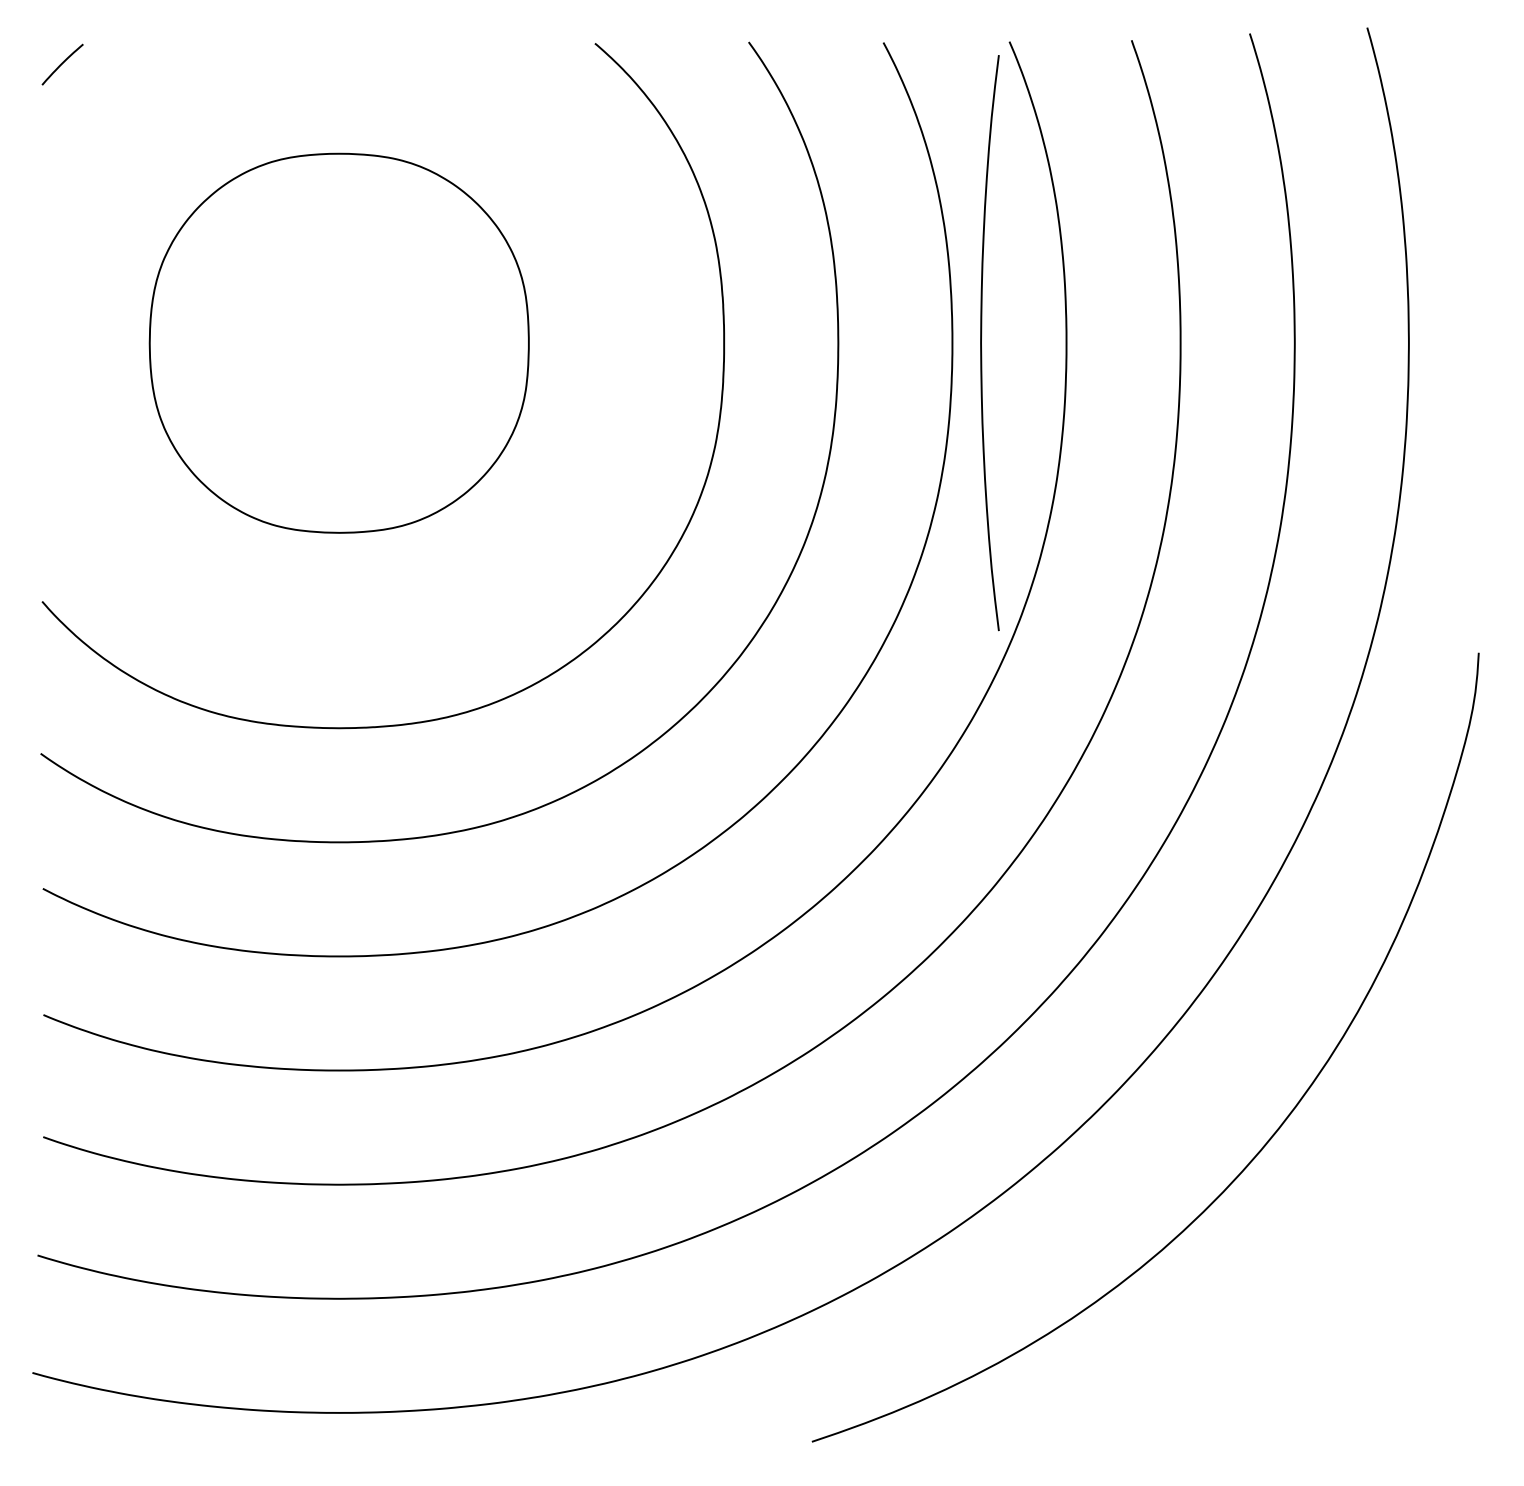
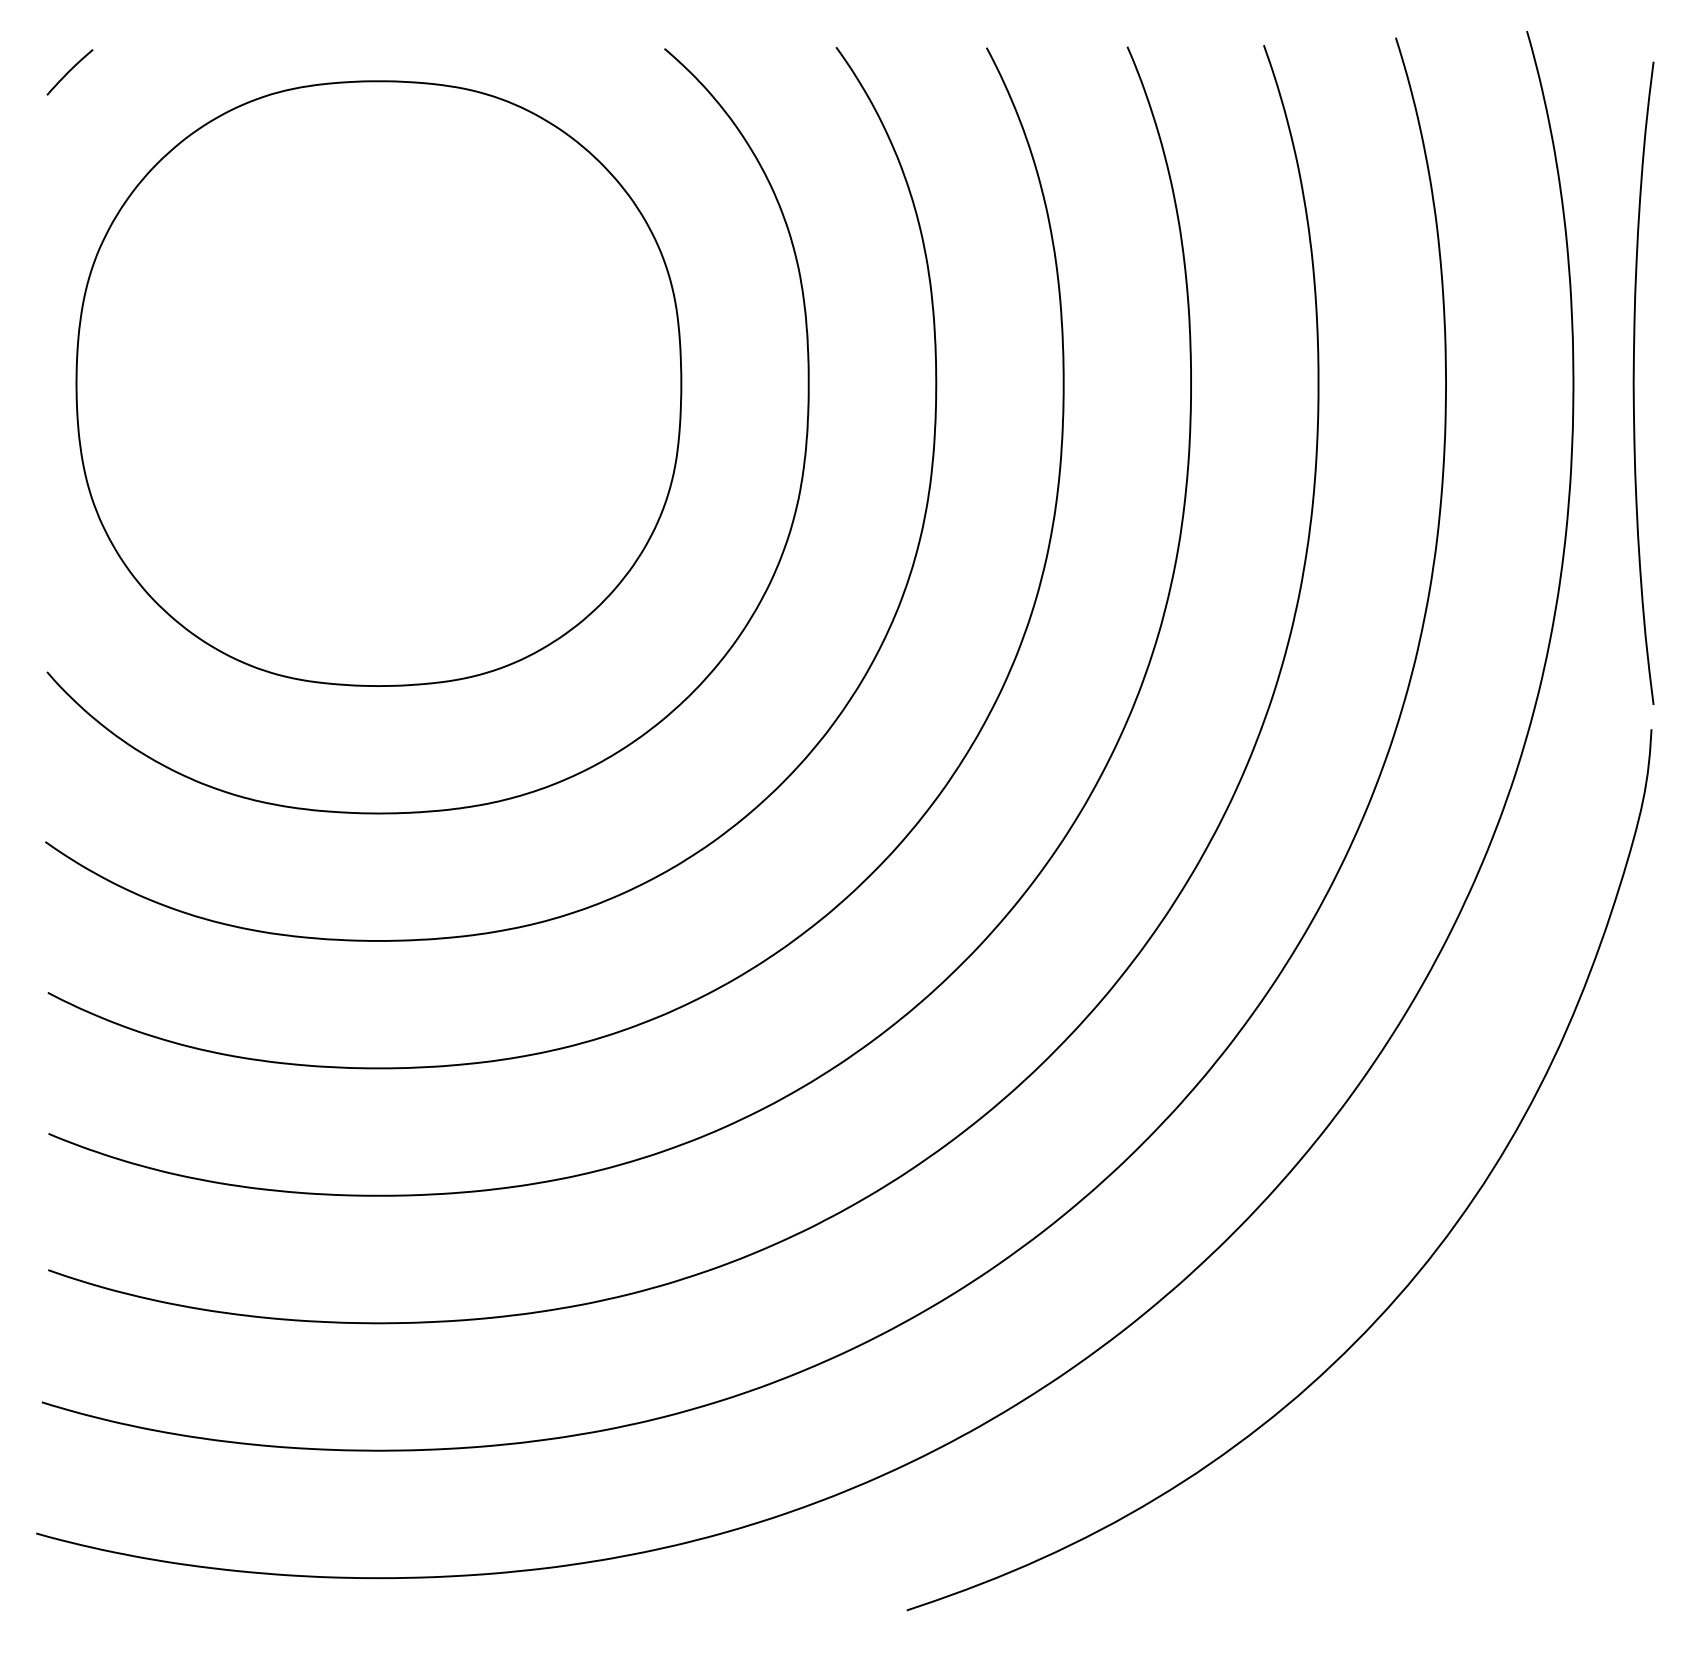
curve: (981, 342) -> (1634, 382), moved
part: (338, 343) -> (378, 383), size x1.43

